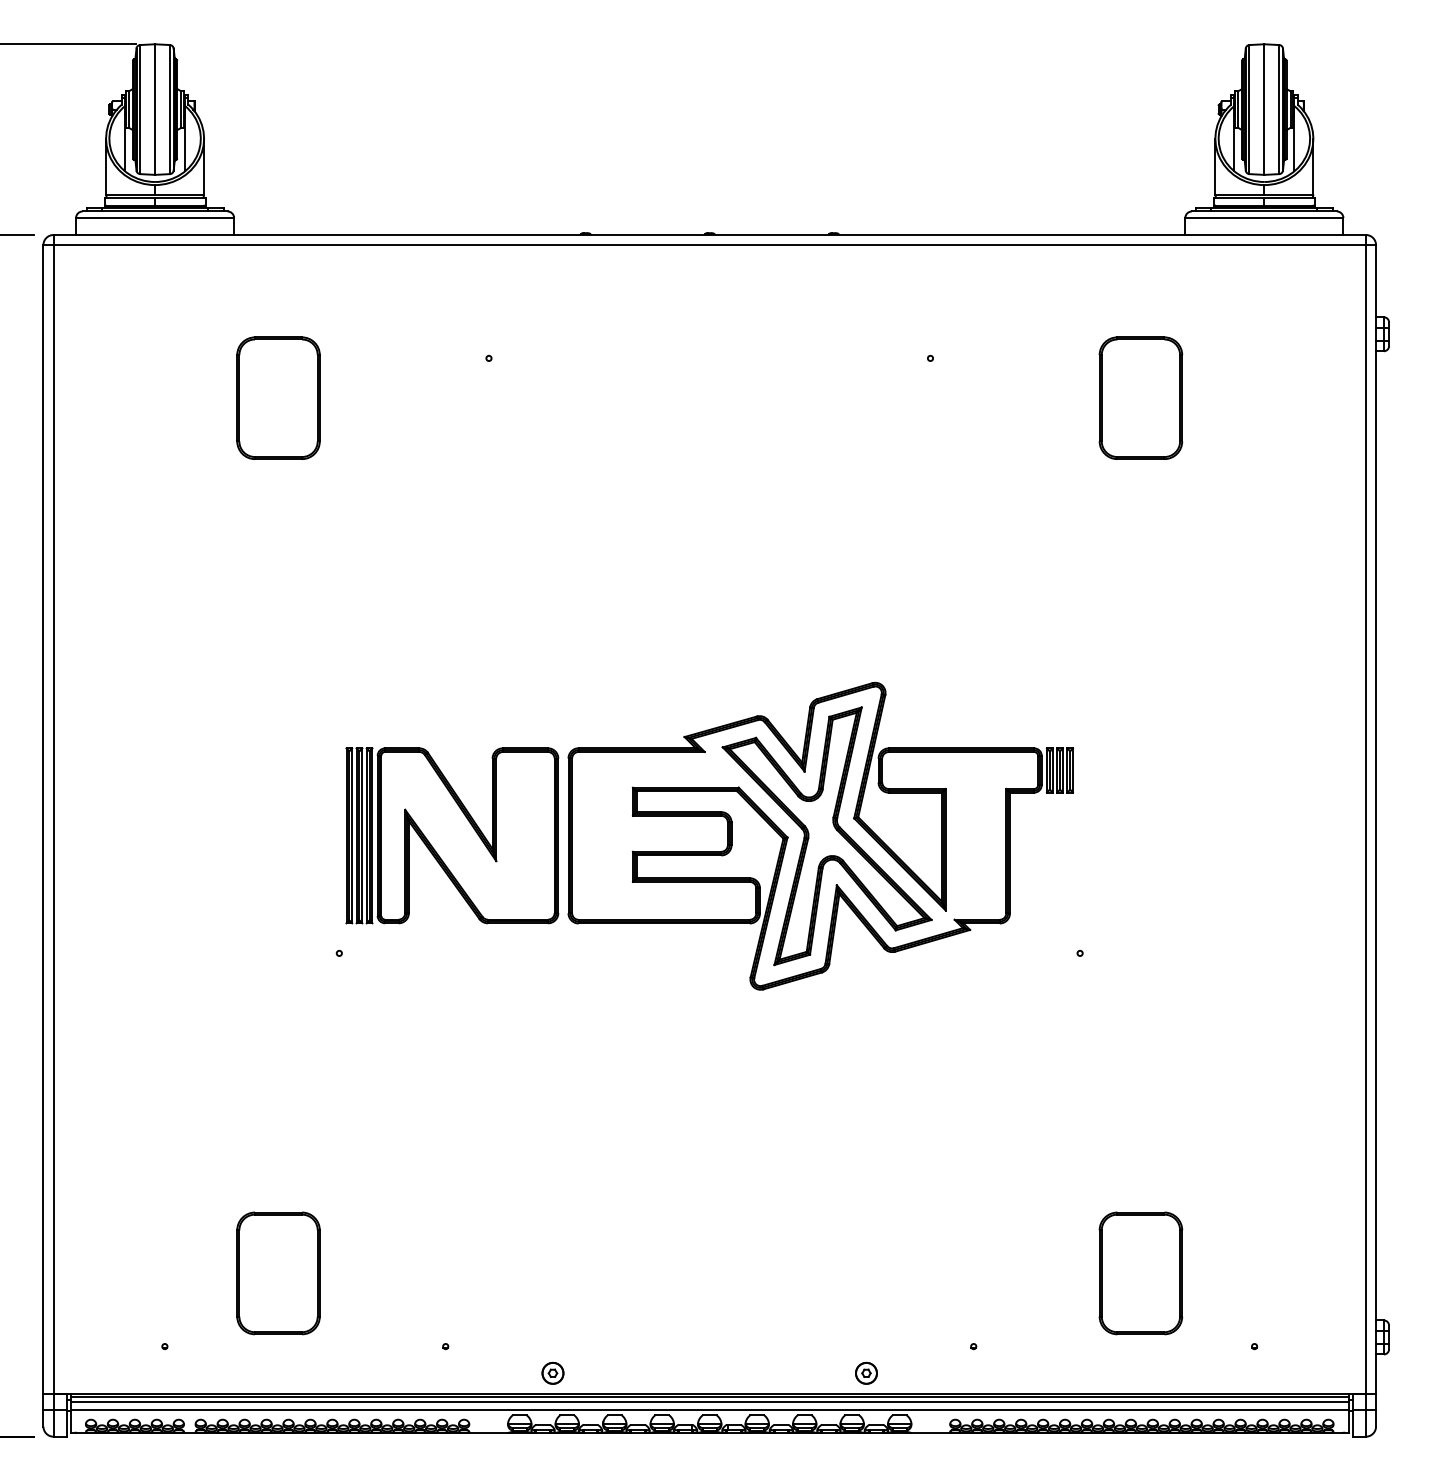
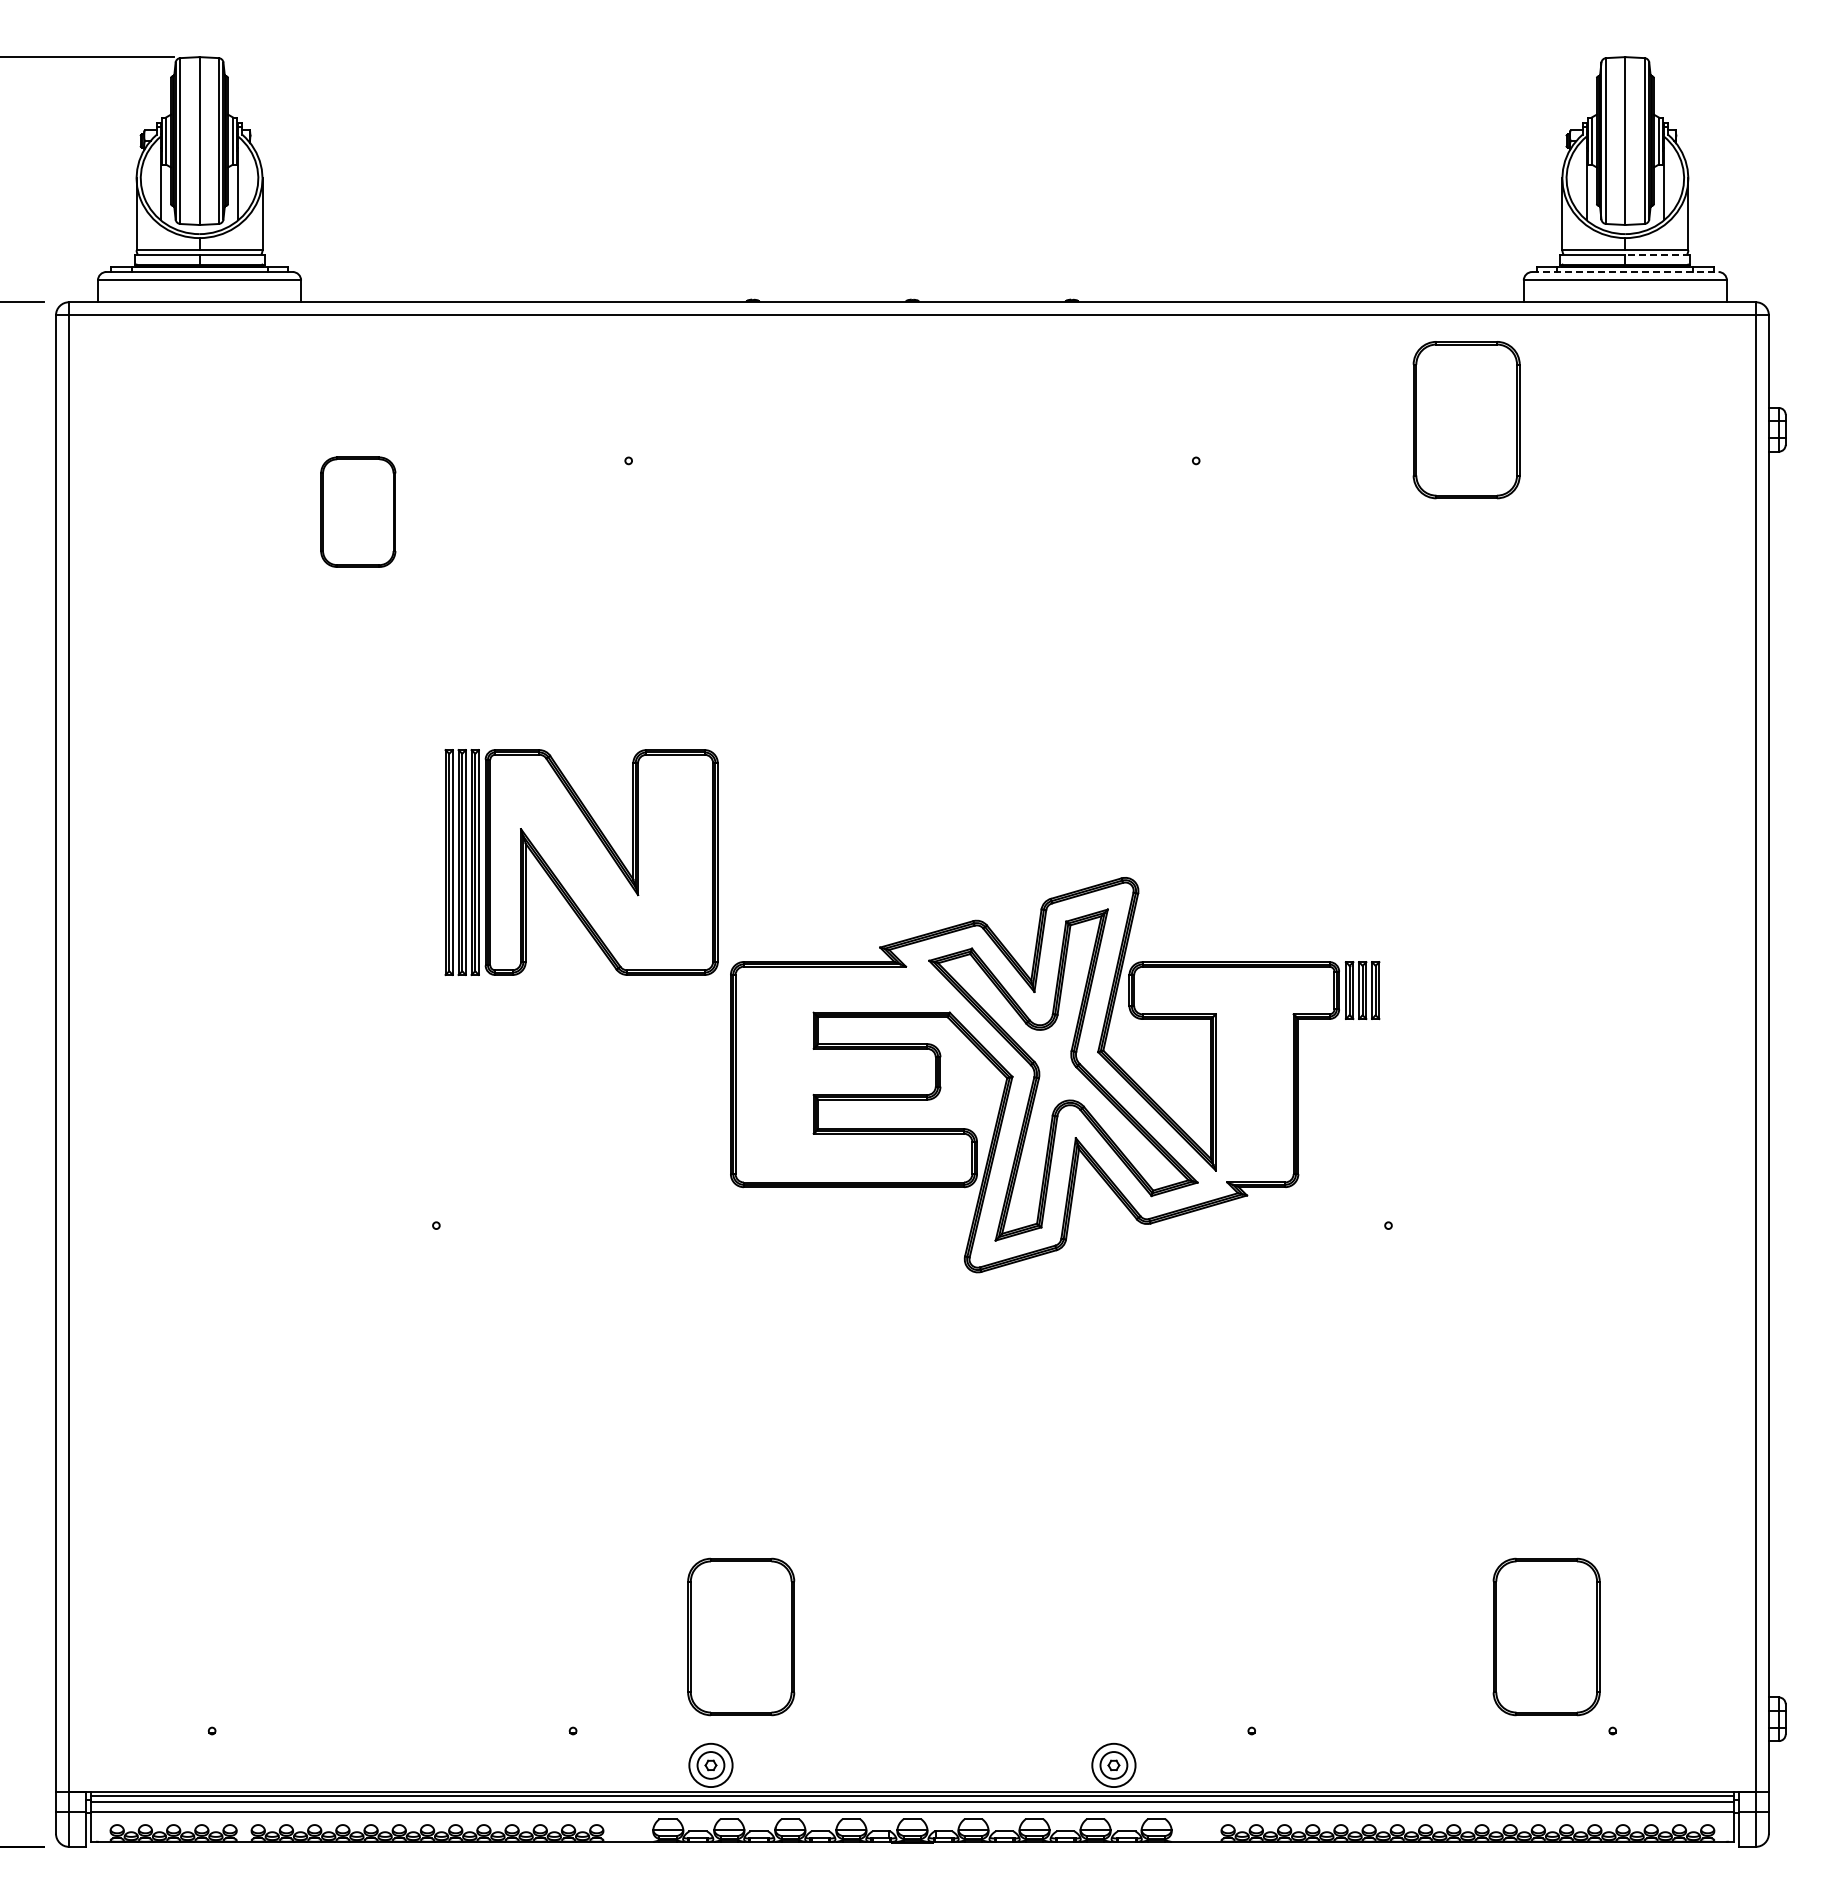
line: (1289, 197) -> (1657, 254), solid -> dashed
line: (1264, 211) -> (1625, 272), solid -> dashed
part: (278, 398) -> (358, 512), size x0.7
part: (1140, 398) -> (1466, 420), moved
part: (452, 835) -> (581, 862), moved
part: (278, 1273) -> (741, 1636), moved
part: (1140, 1273) -> (1546, 1636), moved
circle: (552, 1372) -> (710, 1764), size x1.6
circle: (866, 1372) -> (1113, 1764), size x1.6

